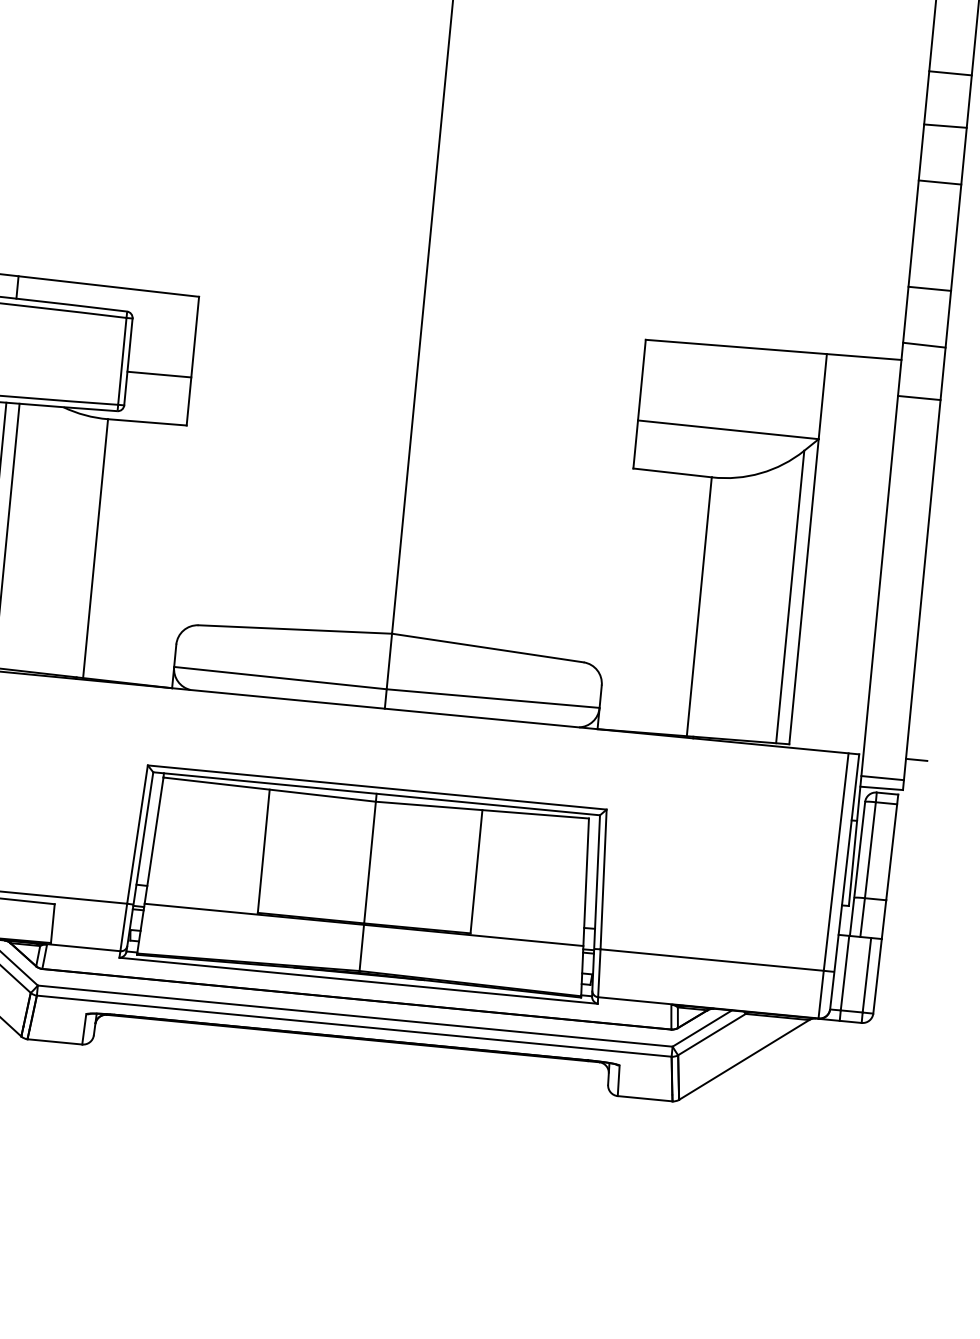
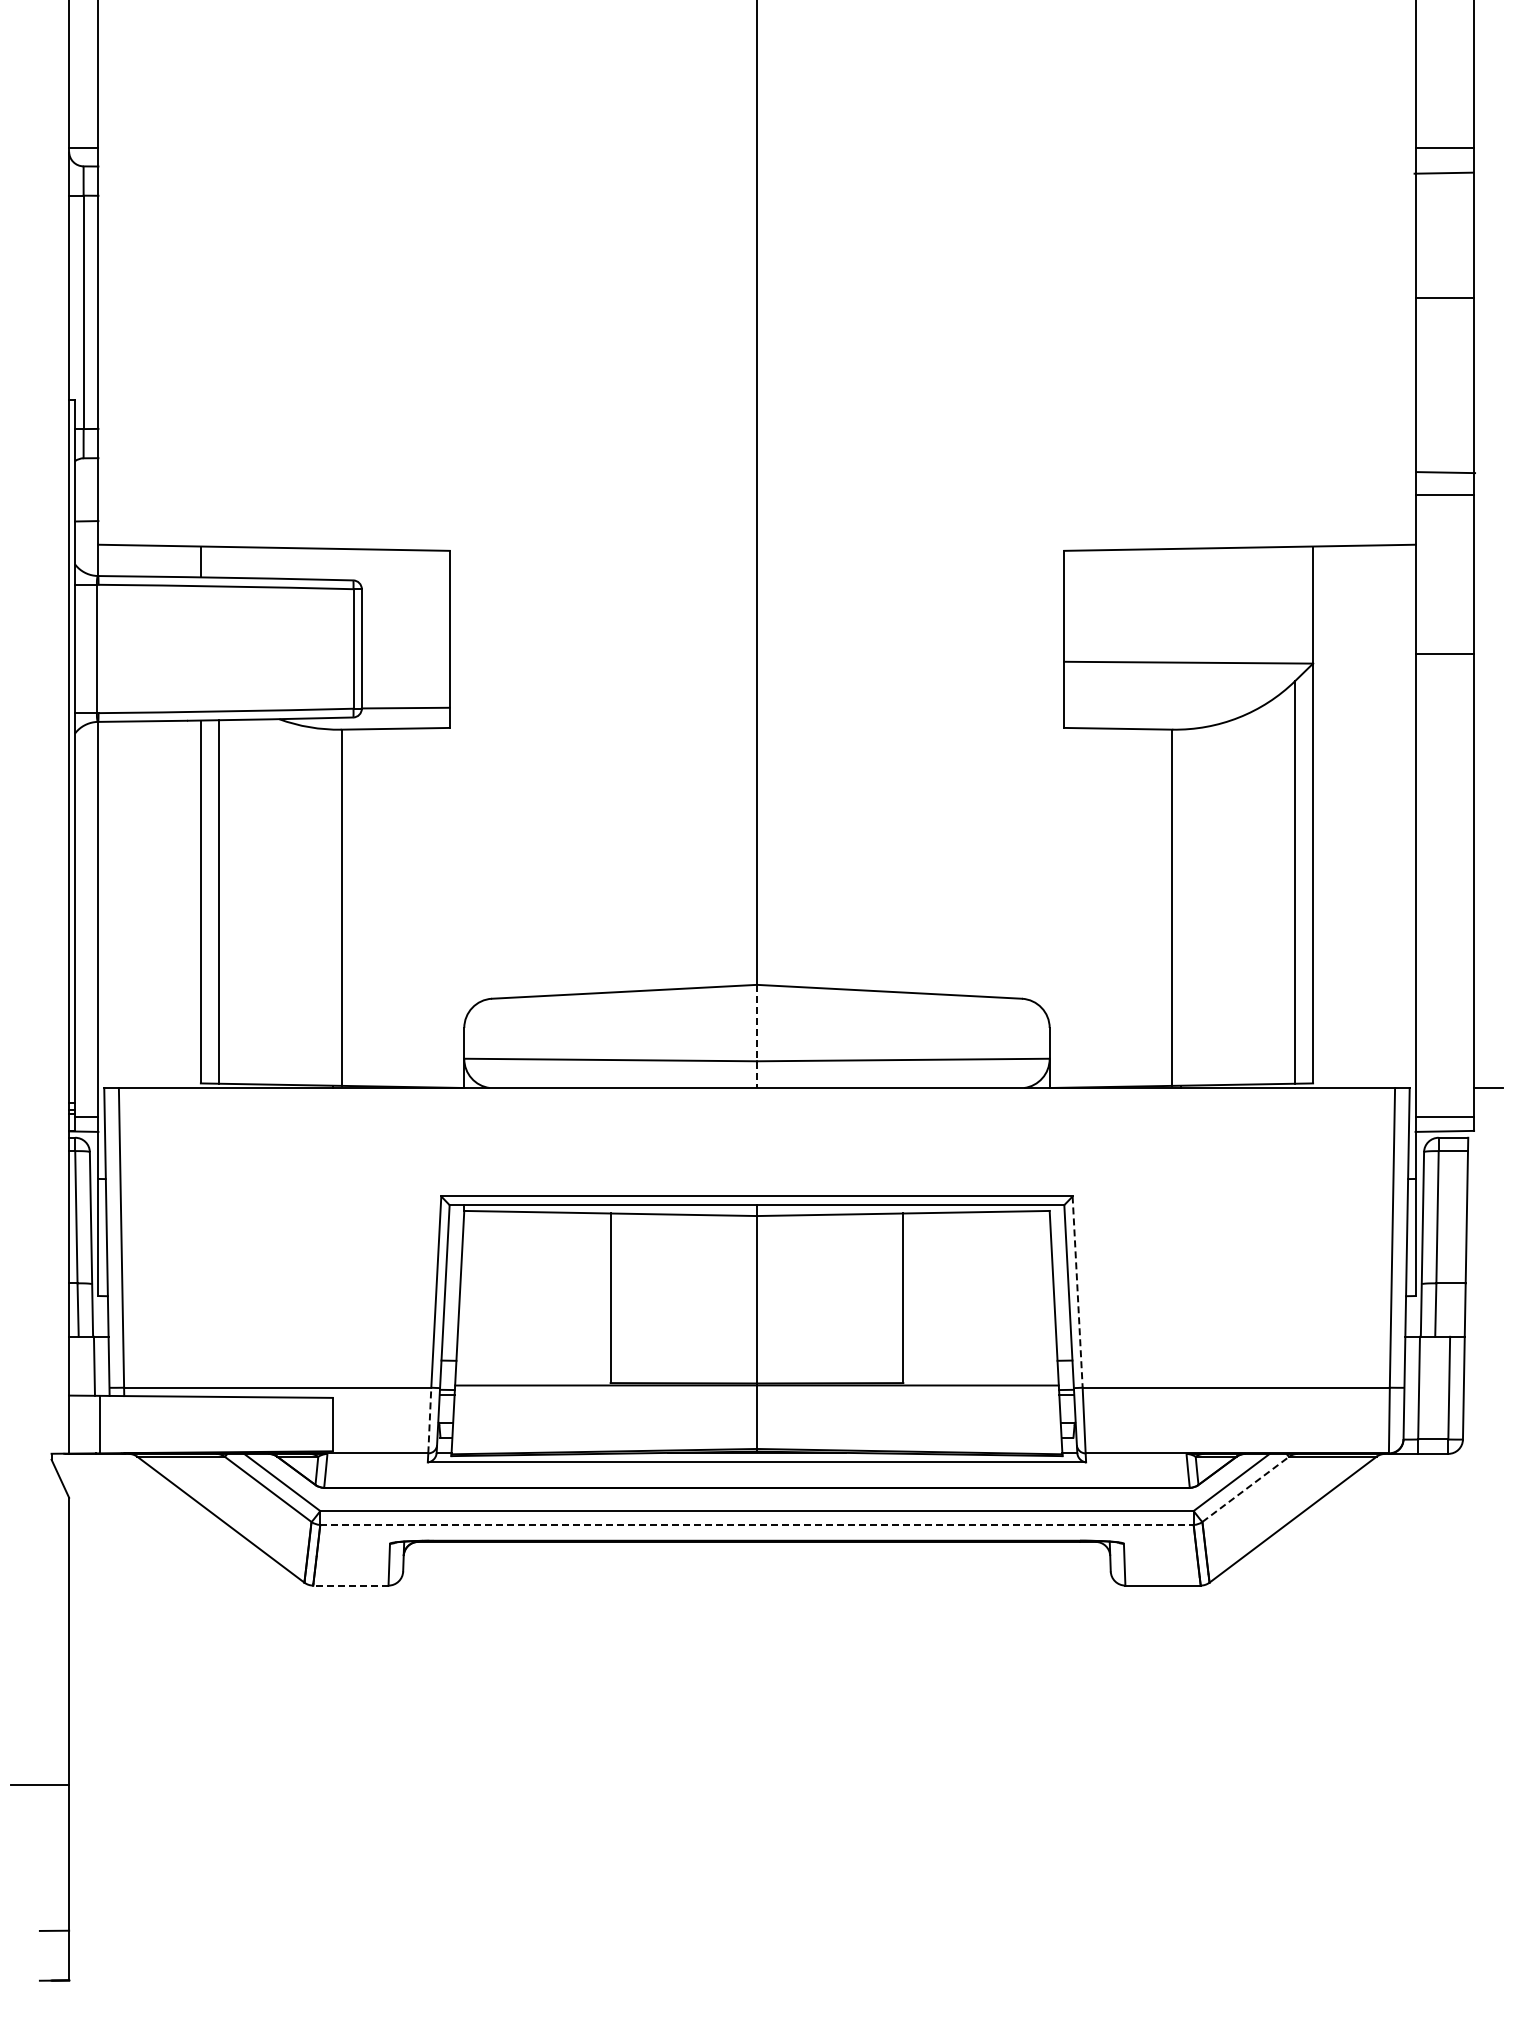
line: (945, 125) -> (1443, 172), moved
line: (929, 289) -> (1444, 495), moved
line: (924, 345) -> (1445, 472), moved
line: (159, 374) -> (405, 707), moved
line: (919, 398) -> (1444, 654), moved
line: (388, 671) -> (756, 1036), solid -> dashed
line: (603, 879) -> (1077, 1292), solid -> dashed
line: (123, 927) -> (429, 1420), solid -> dashed
line: (353, 1025) -> (756, 1524), solid -> dashed
line: (712, 1034) -> (1246, 1489), solid -> dashed
line: (54, 1041) -> (350, 1585), solid -> dashed

